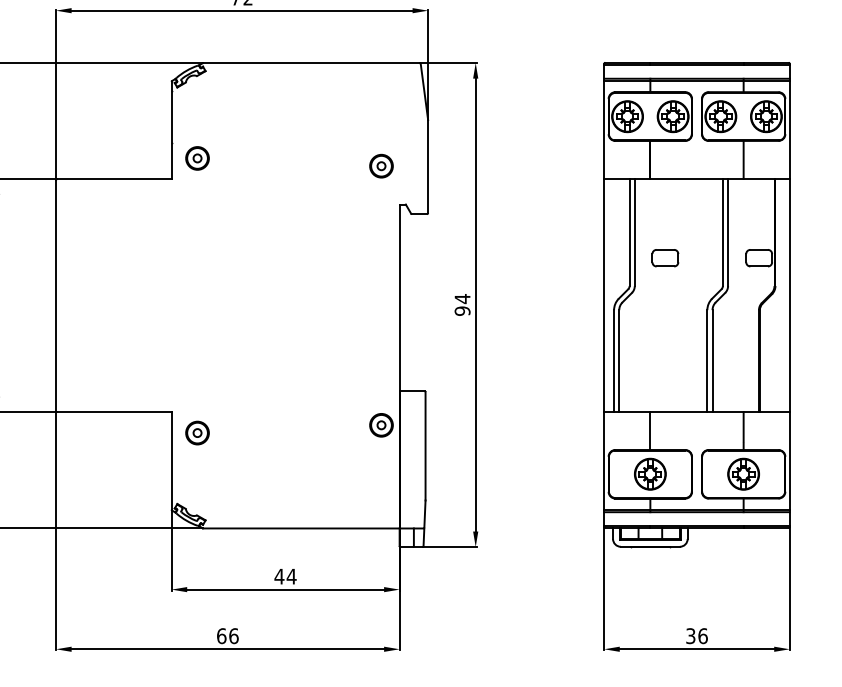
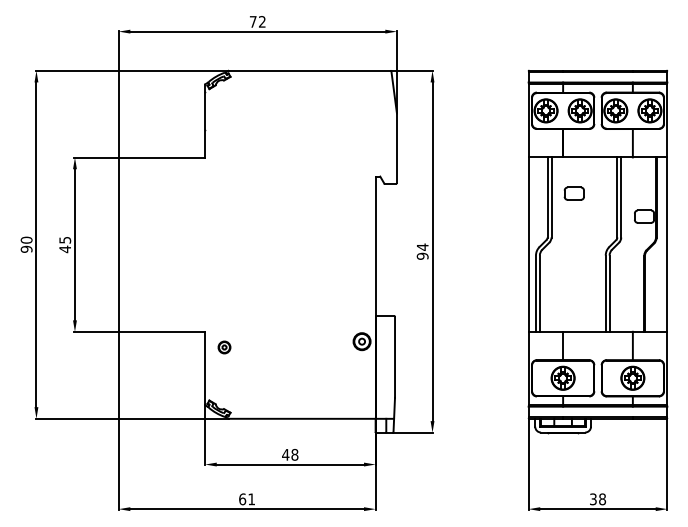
part: (197, 157) -> (224, 141), removed
part: (380, 165) -> (361, 147), removed
part: (664, 257) -> (573, 193), moved
part: (197, 433) -> (224, 347), size x0.7
text: (291, 576) -> (294, 454), 44 -> 48
text: (233, 636) -> (251, 499), 66 -> 61
text: (703, 636) -> (602, 499), 36 -> 38

